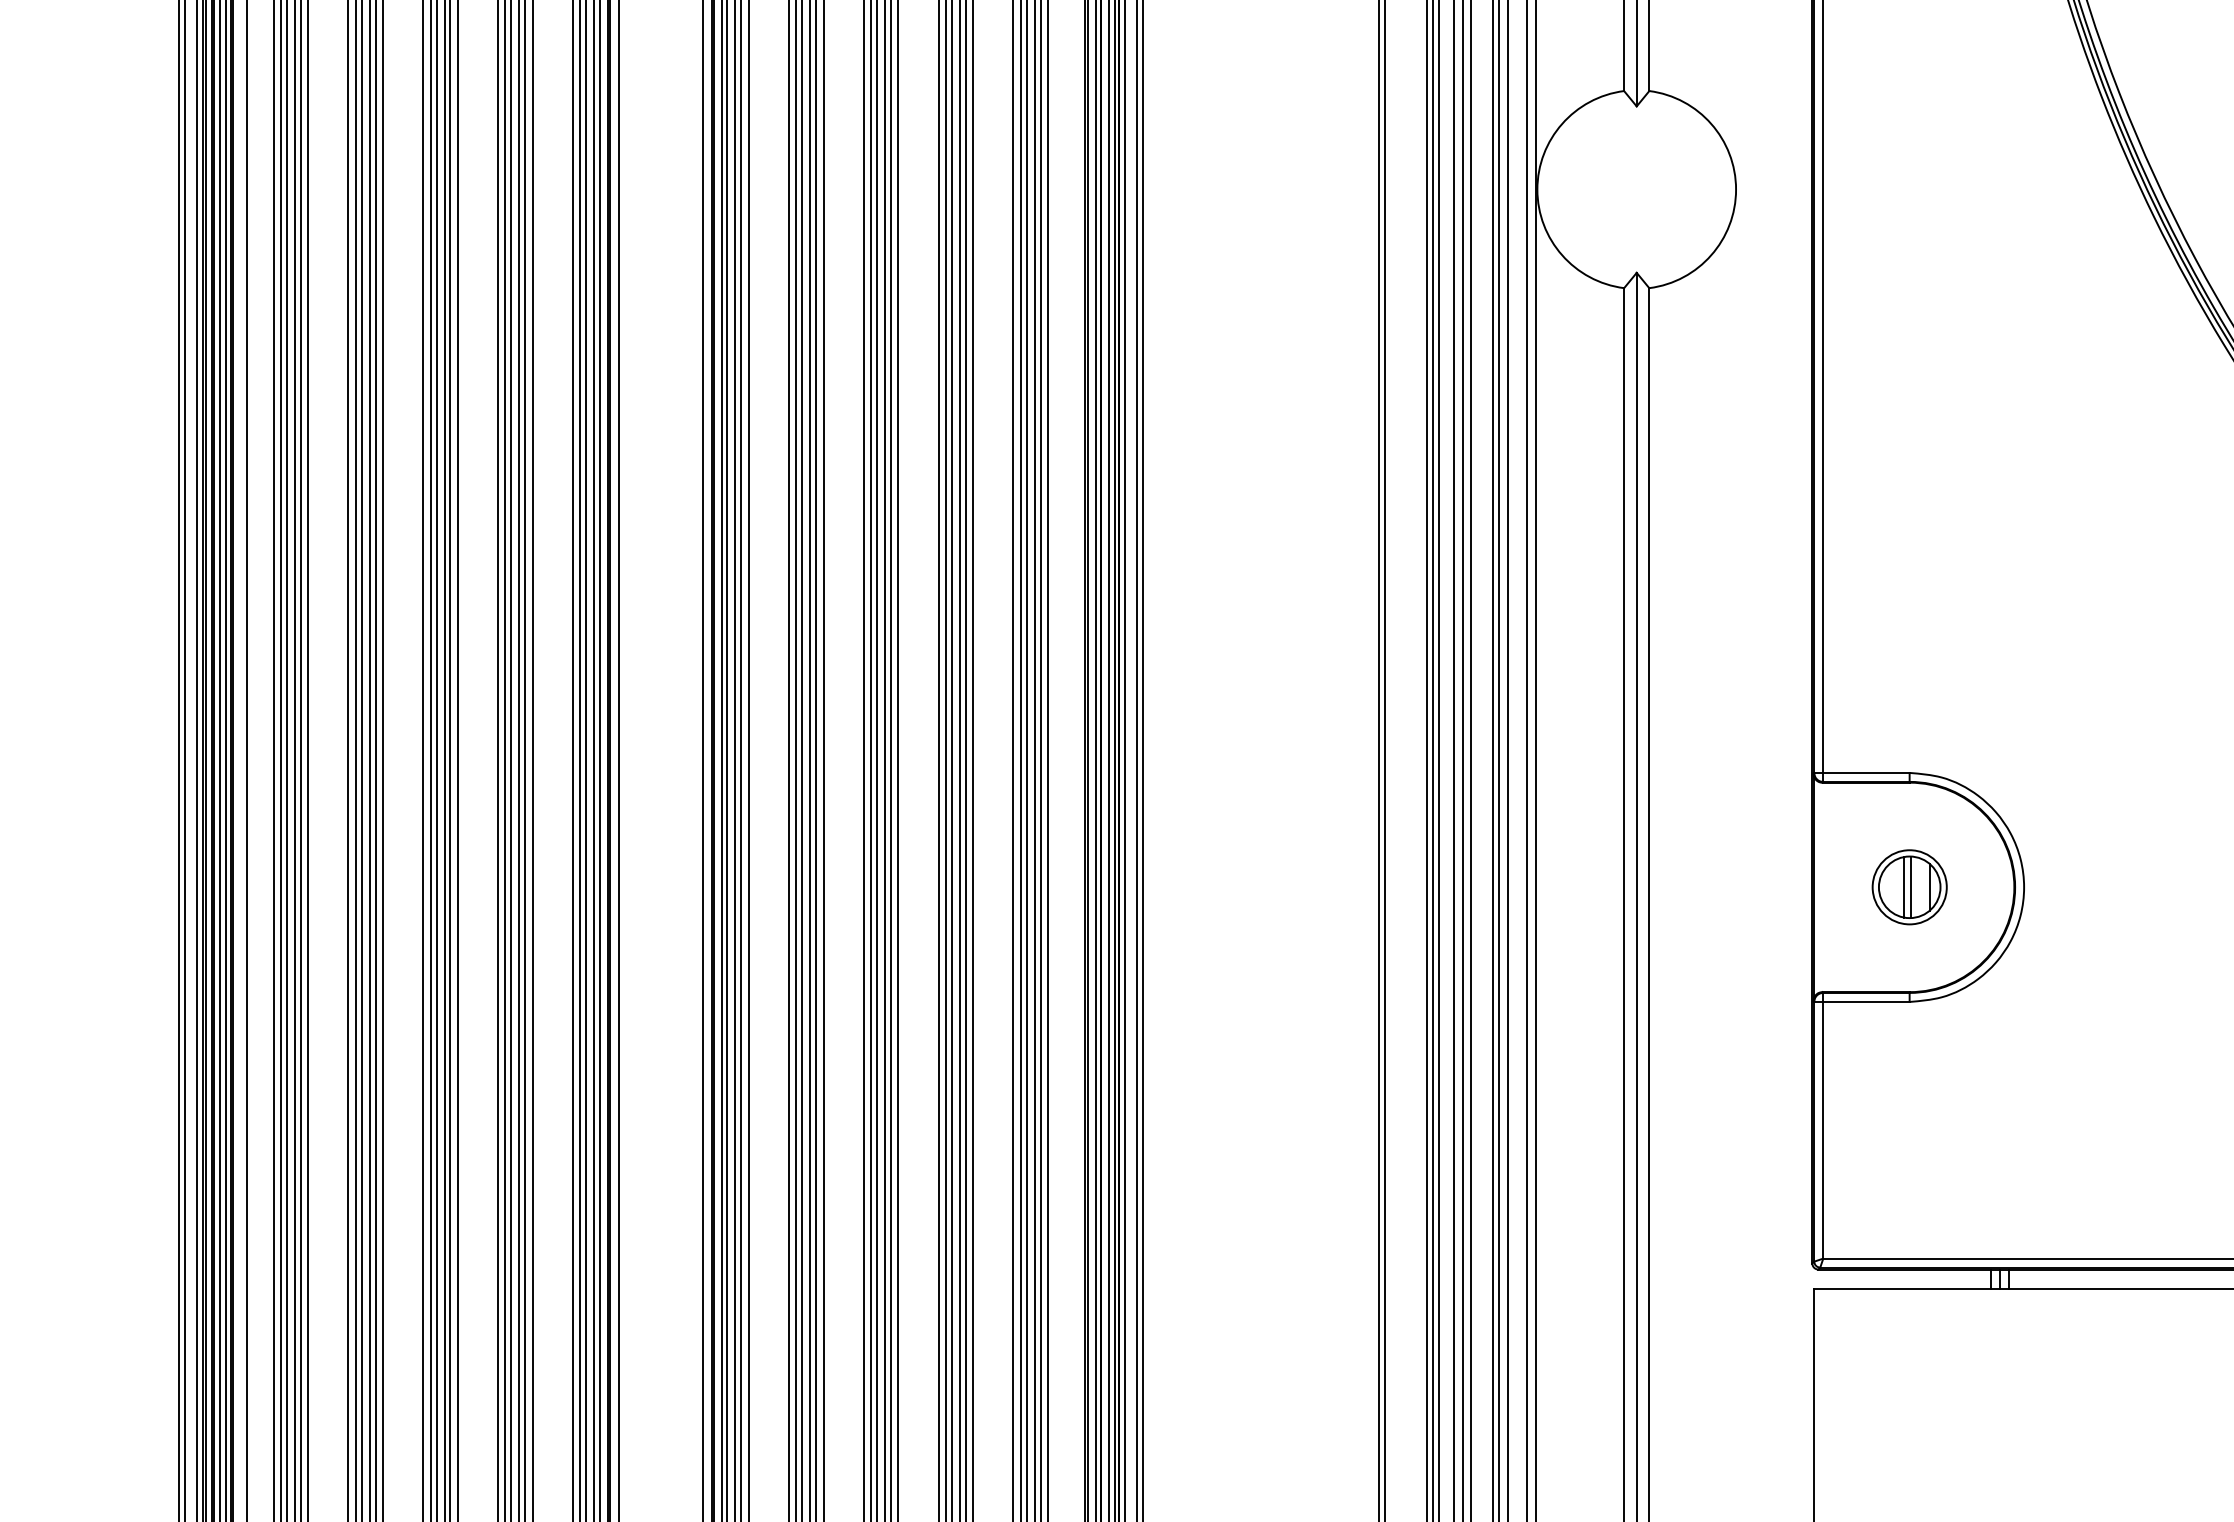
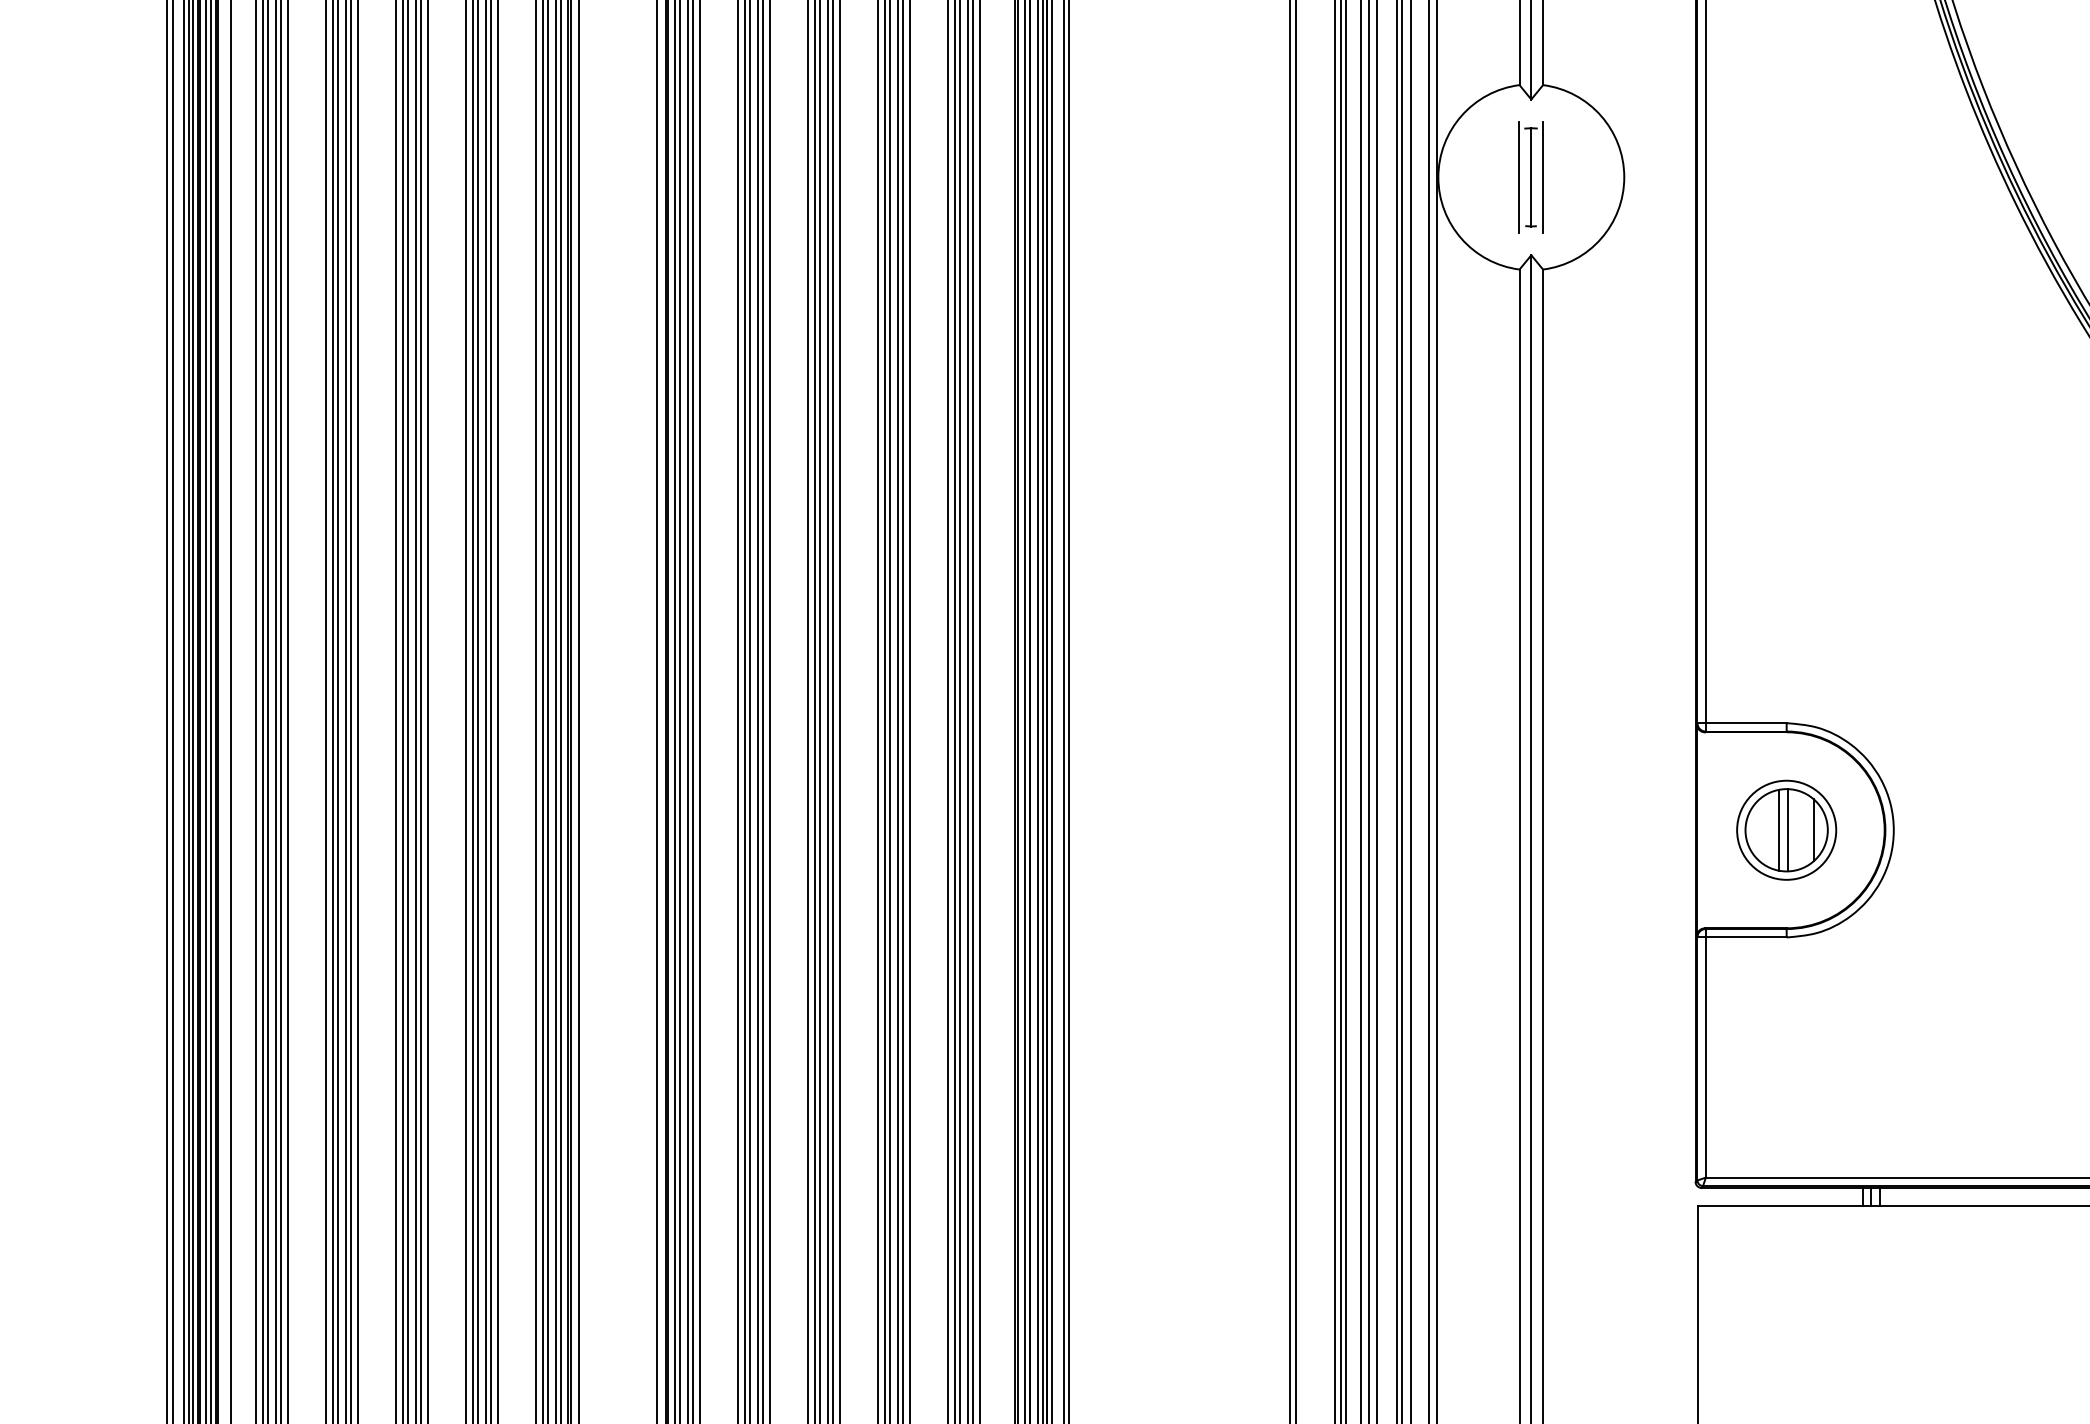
part: (1635, 189) -> (1530, 177), added
part: (1909, 886) -> (1786, 829), size x1.43

